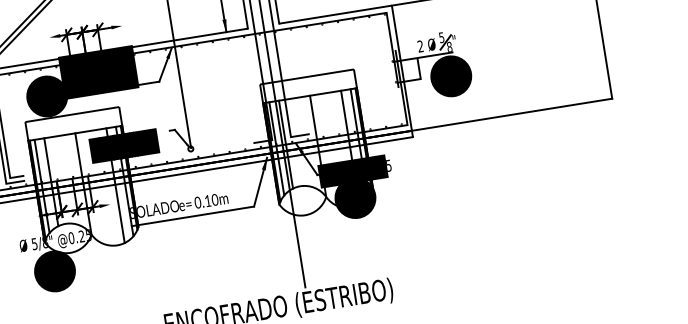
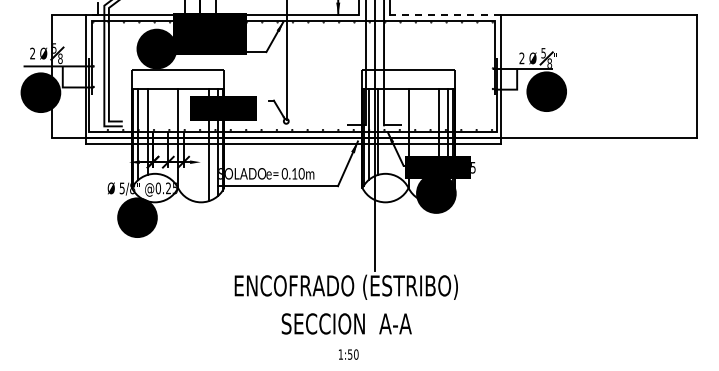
line: (334, 14) -> (444, 14), solid -> dashed

